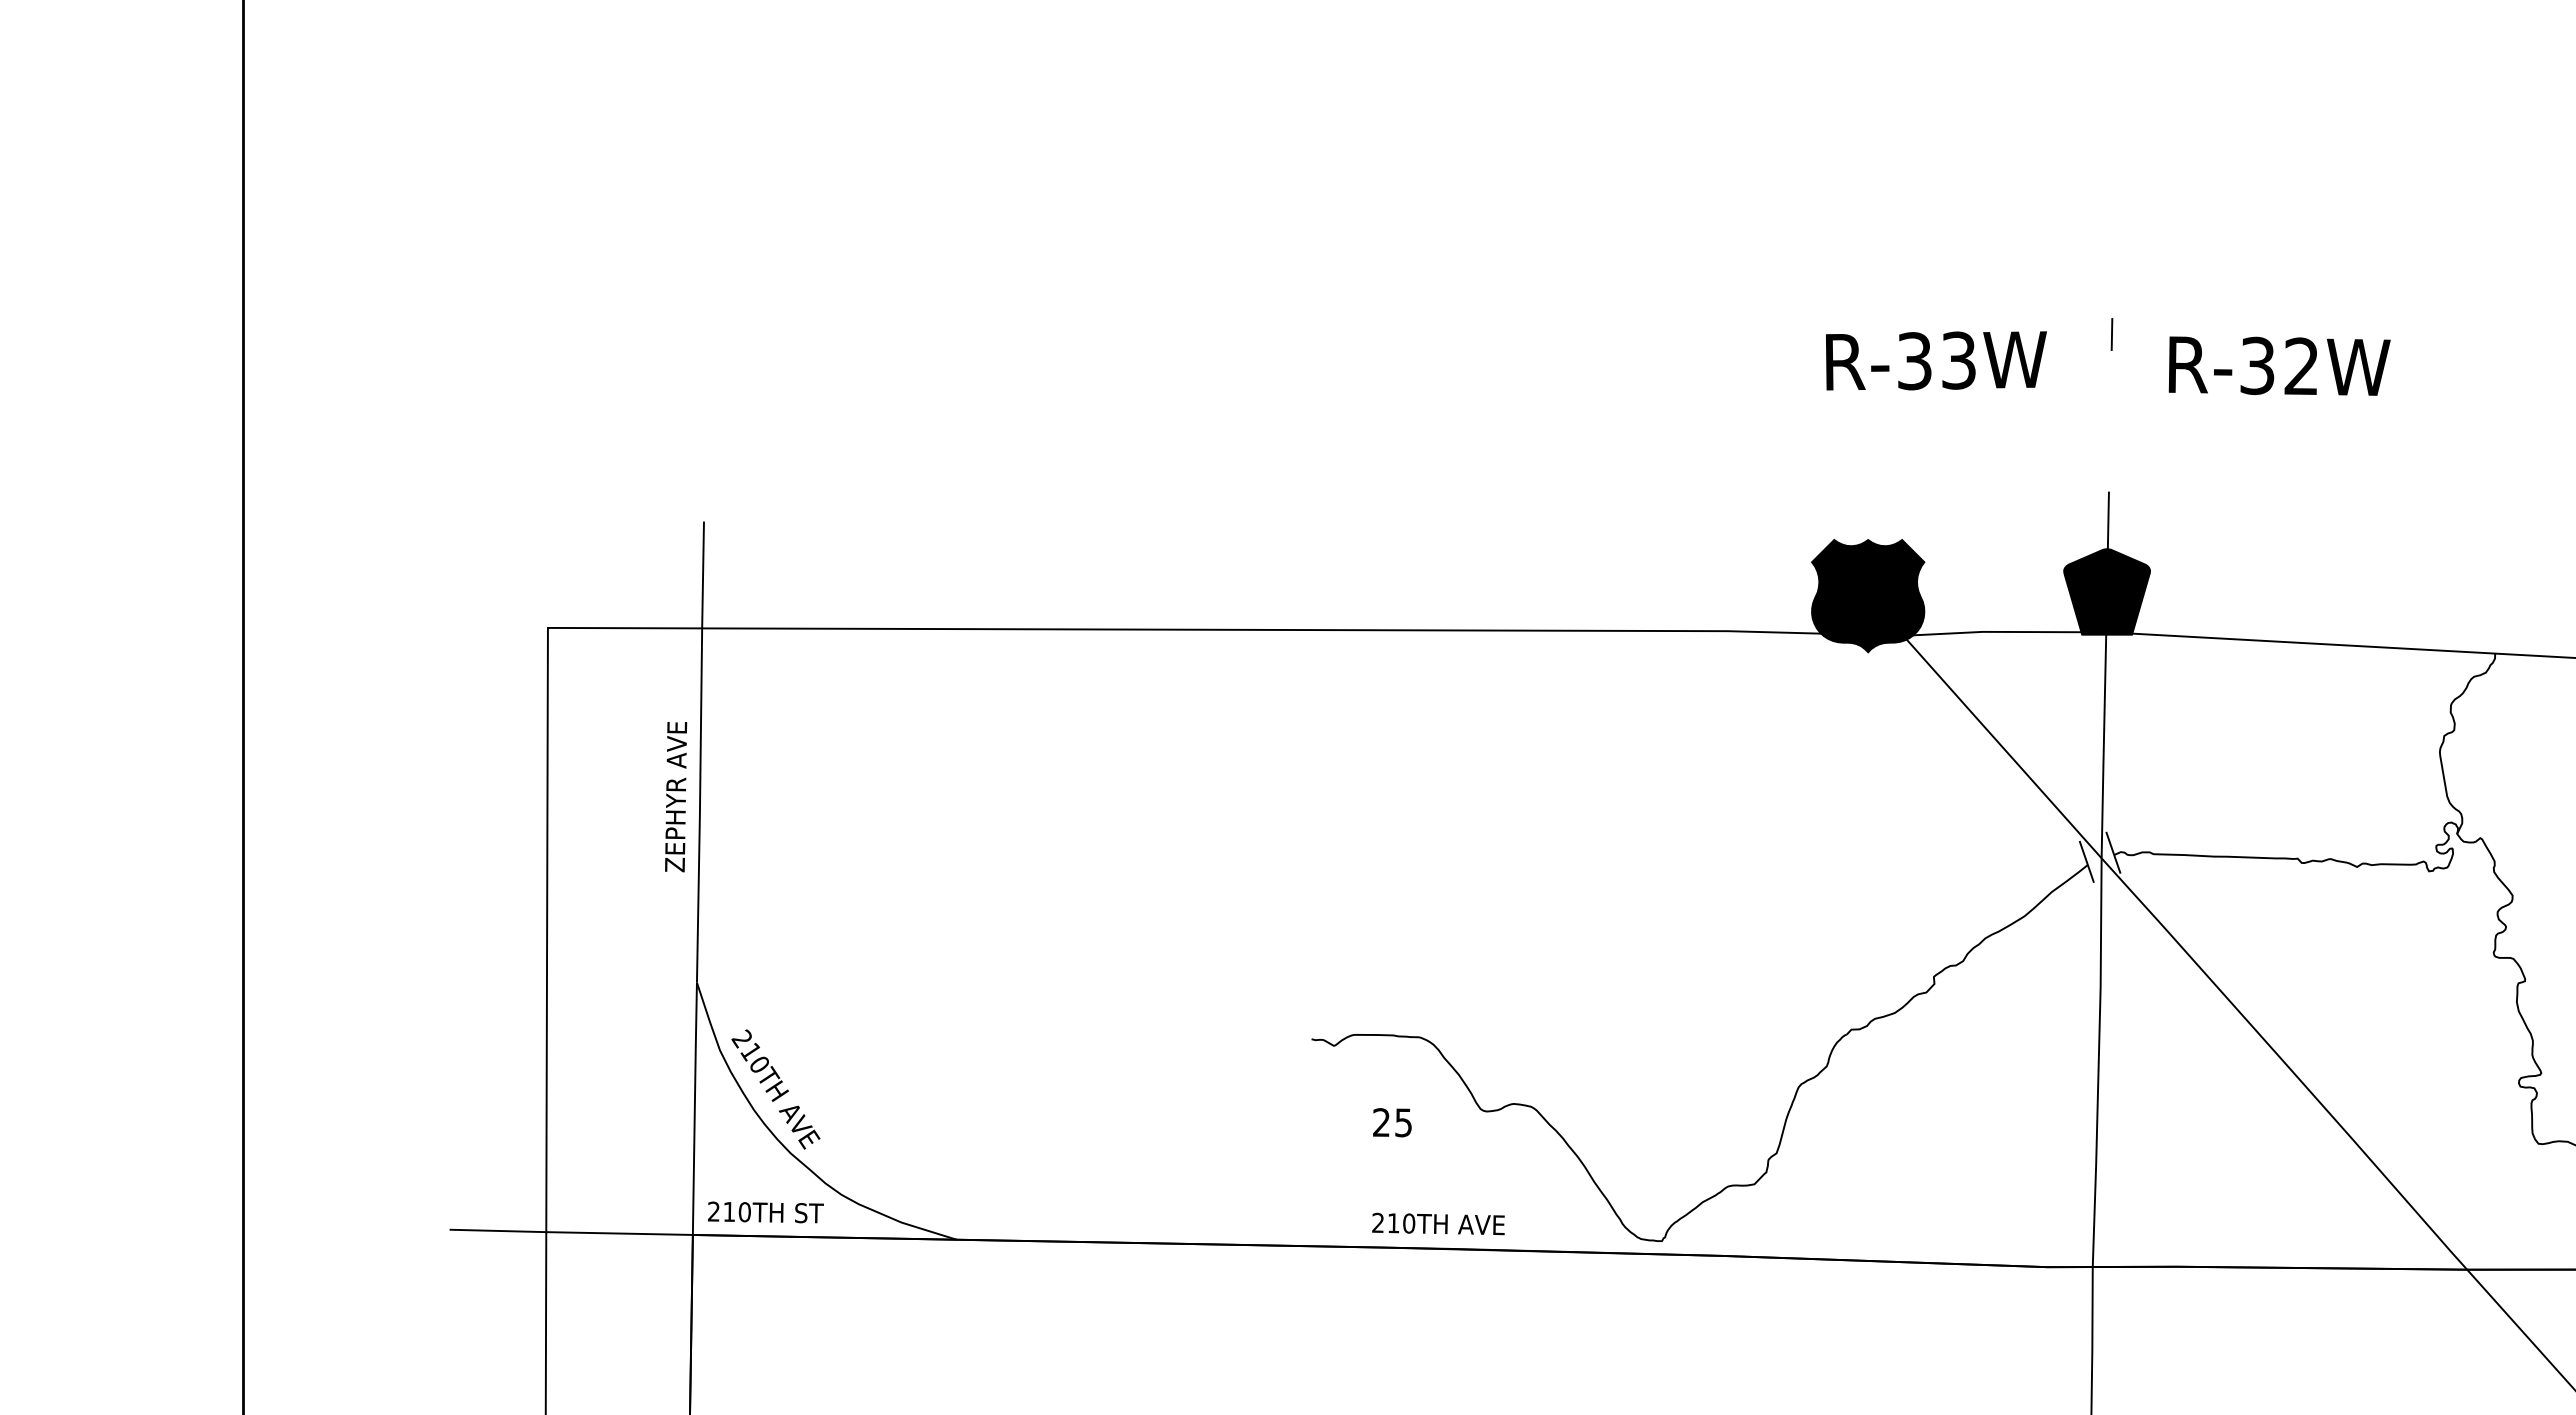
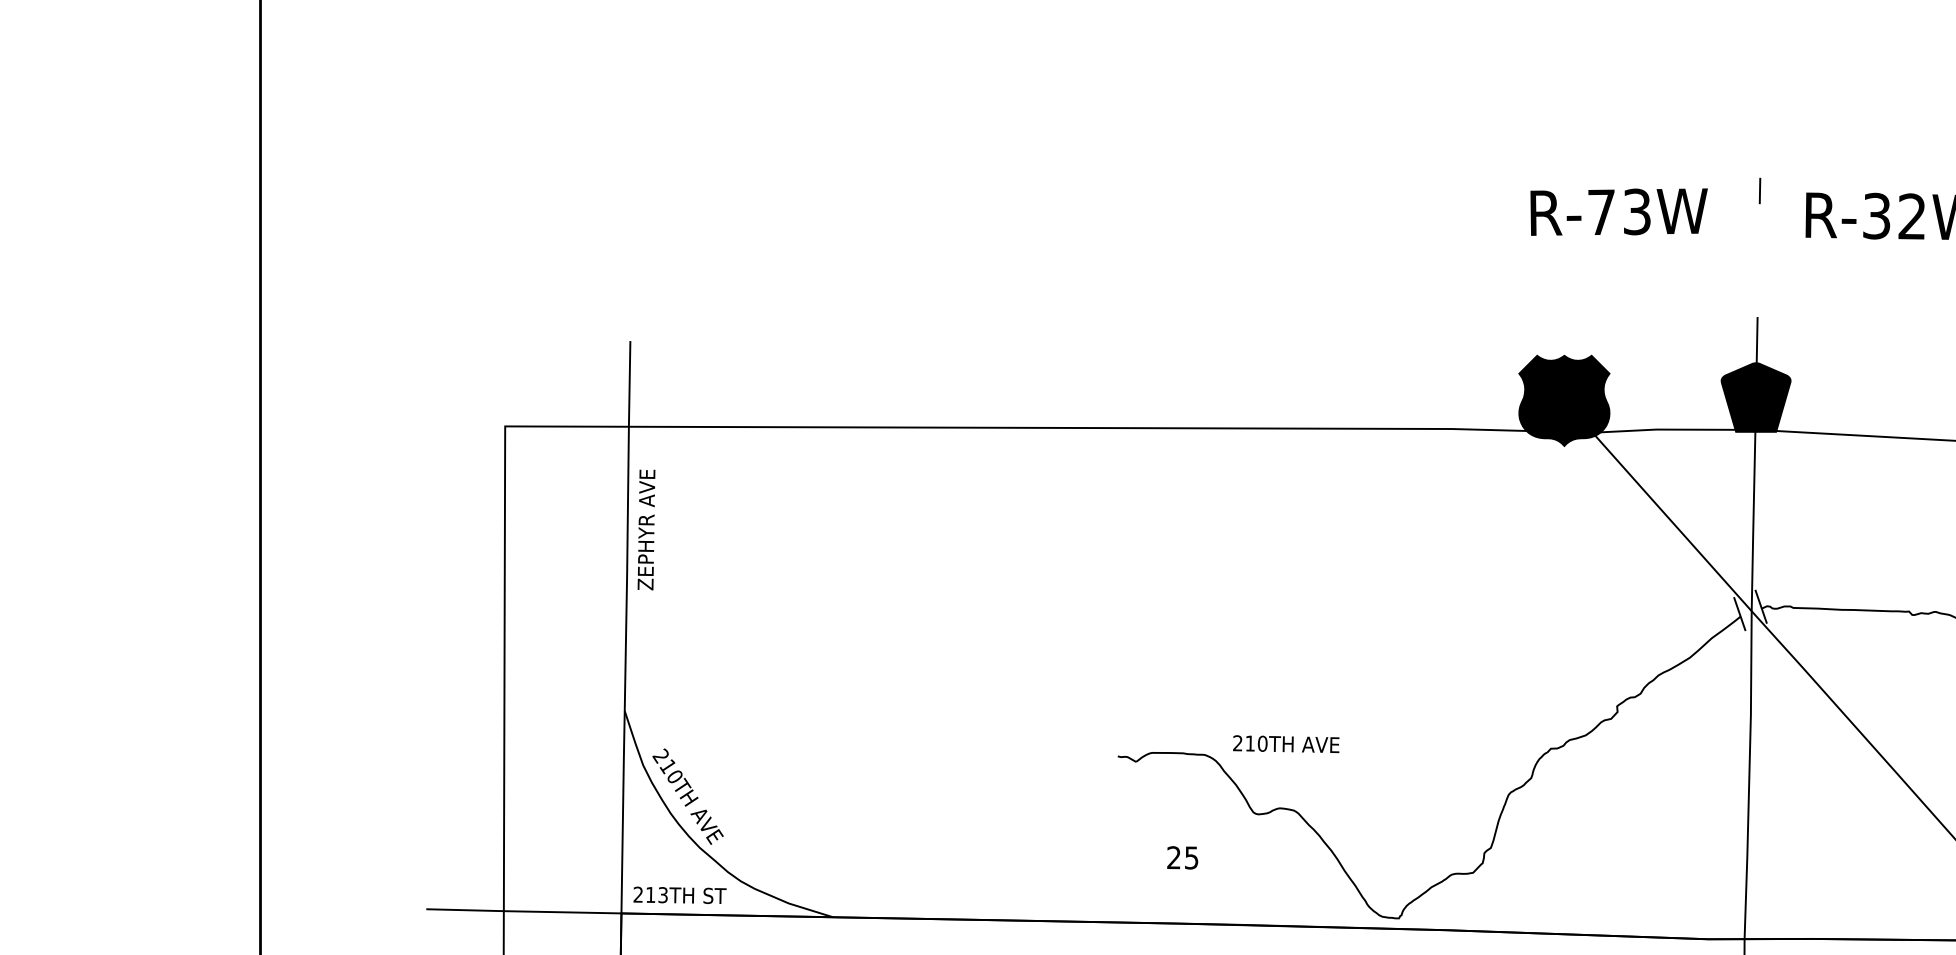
text: (1914, 361) -> (1601, 212), R-33W -> R-73W
text: (676, 797) -> (646, 530), moved
text: (1392, 1122) -> (1182, 857), moved
text: (744, 1212) -> (662, 895), 210TH -> 213TH
text: (1438, 1223) -> (1286, 743), moved

